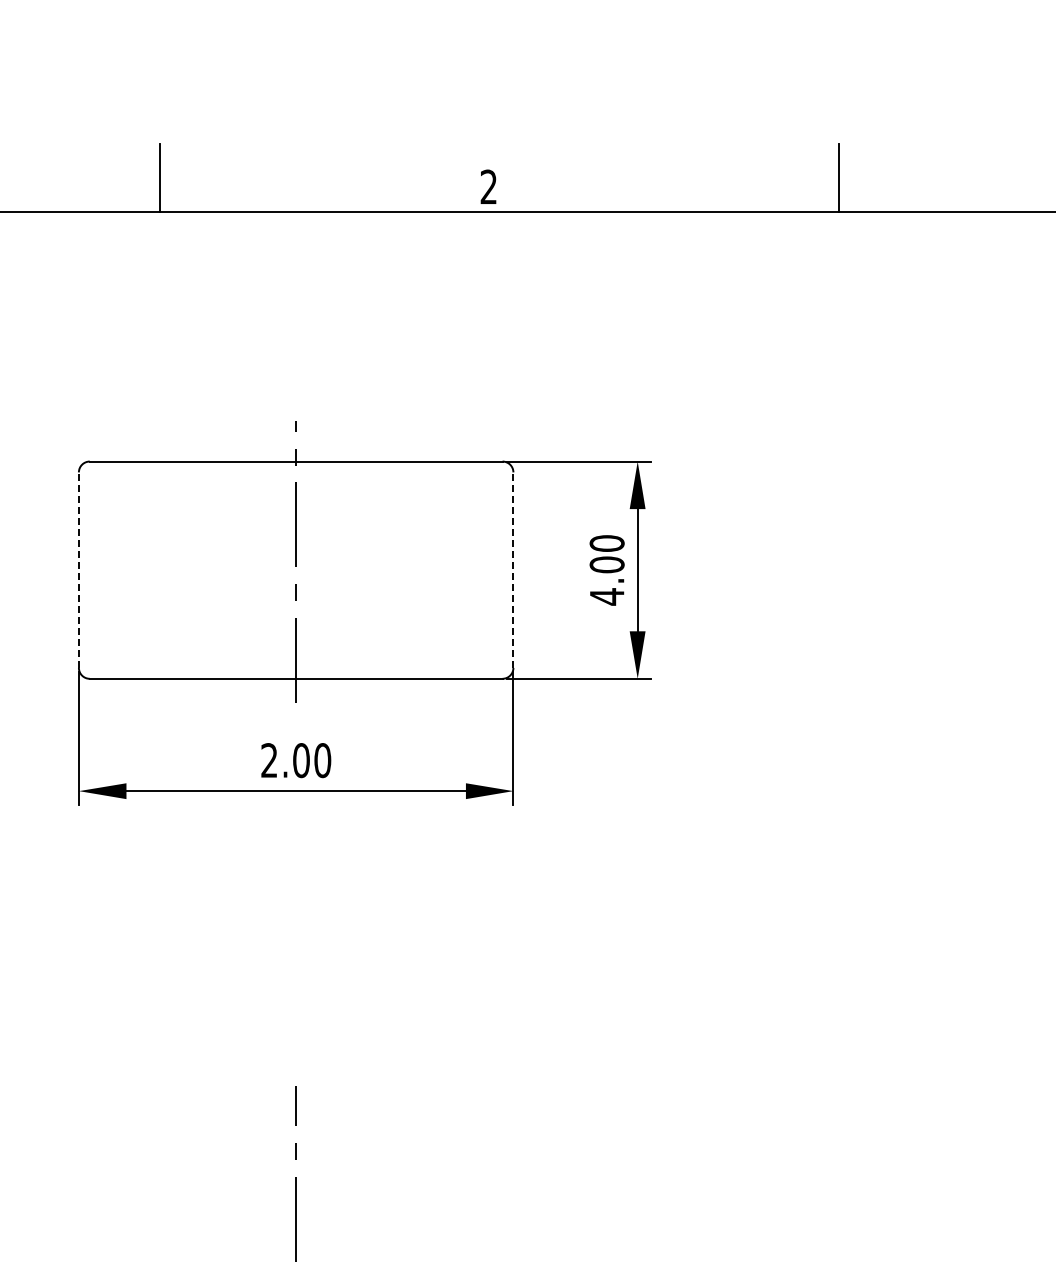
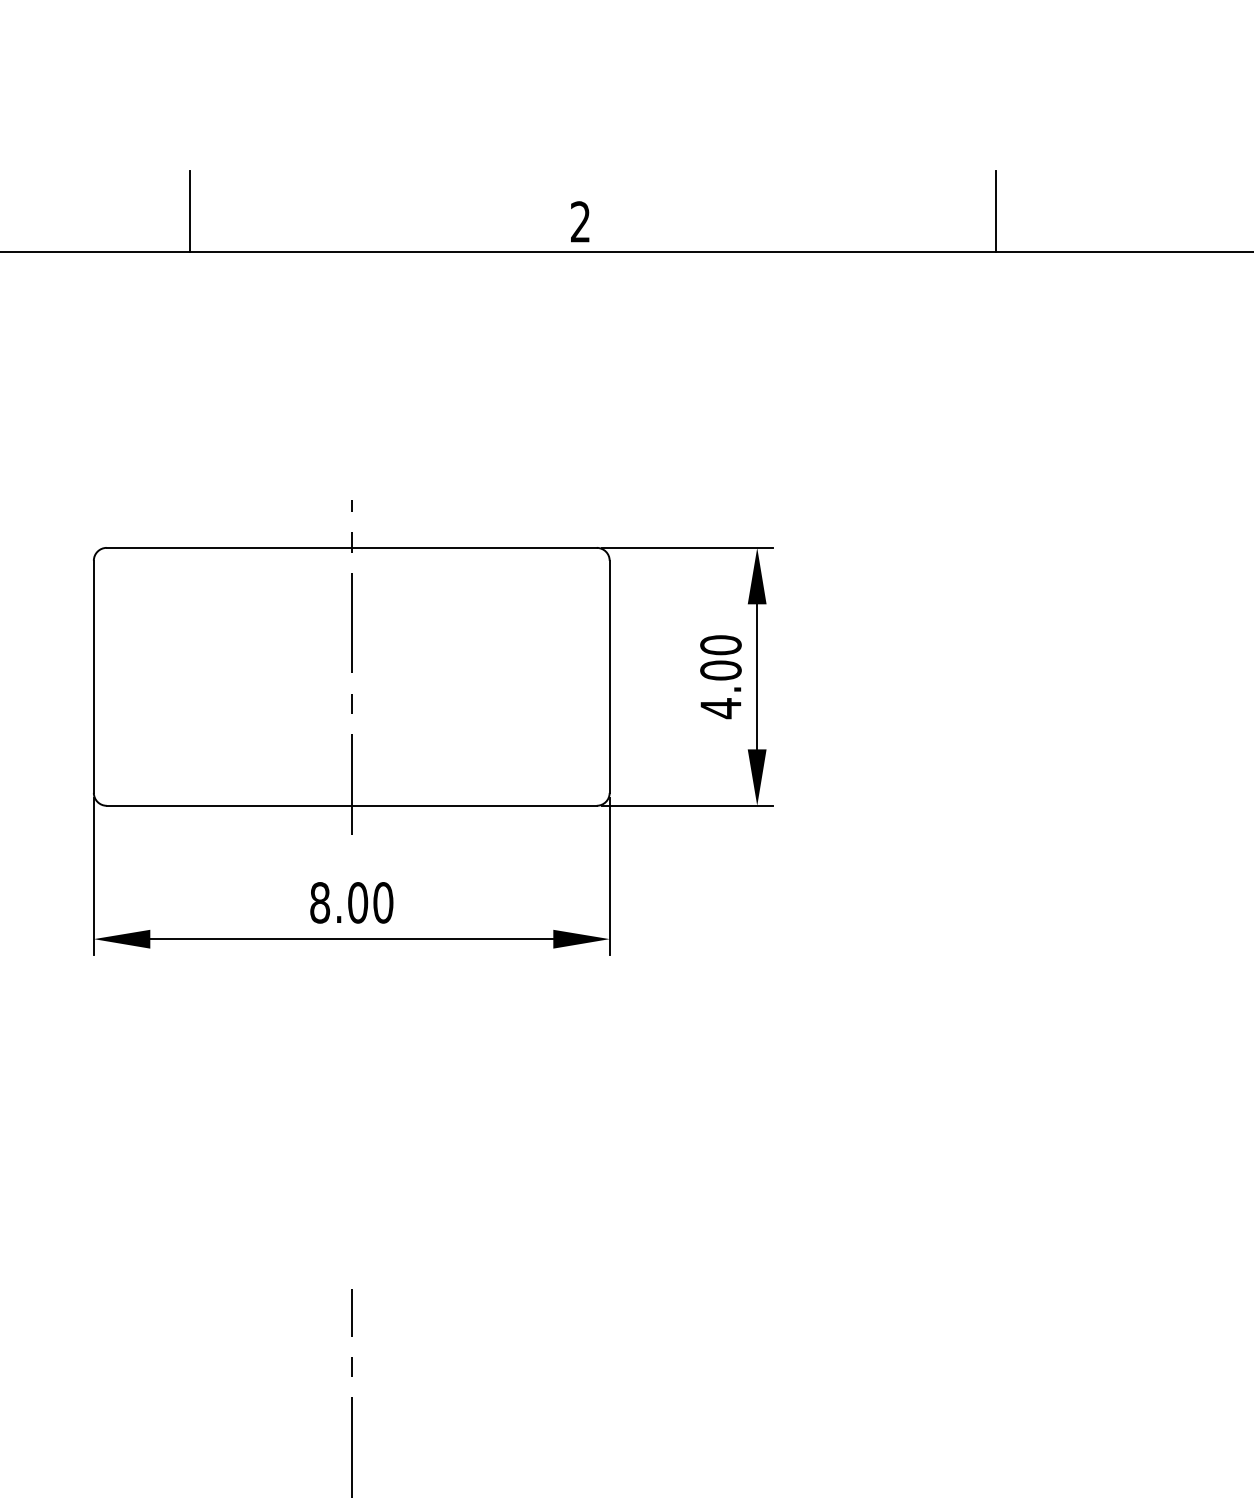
line: (78, 570) -> (93, 677), dashed -> solid
line: (513, 570) -> (609, 677), dashed -> solid
text: (269, 760) -> (320, 902), 2.00 -> 8.00

